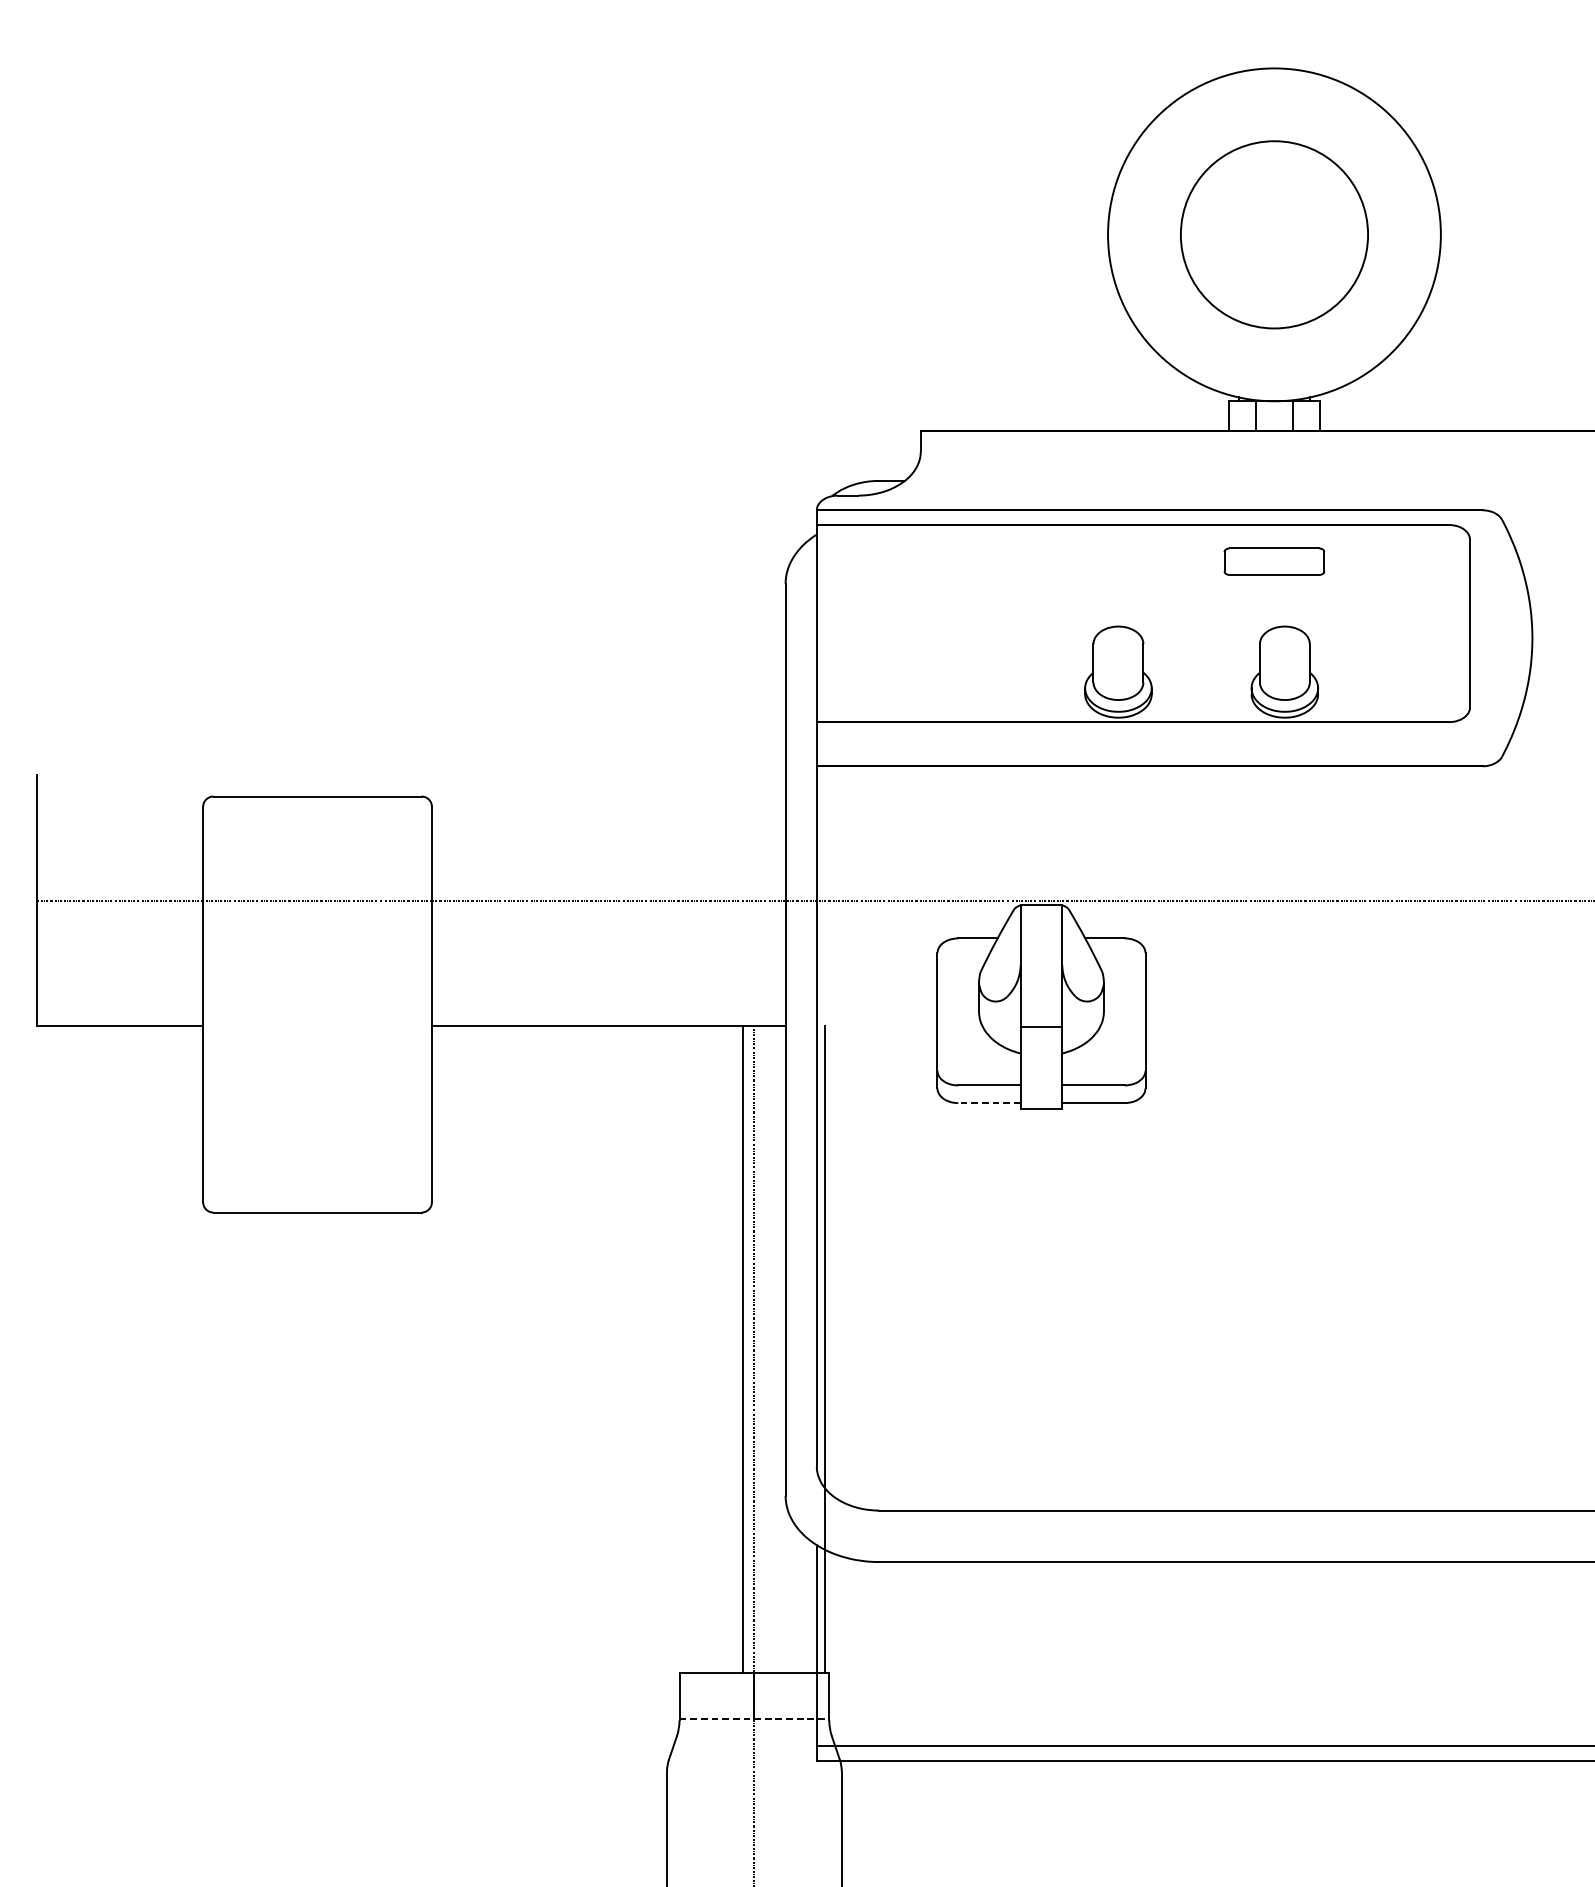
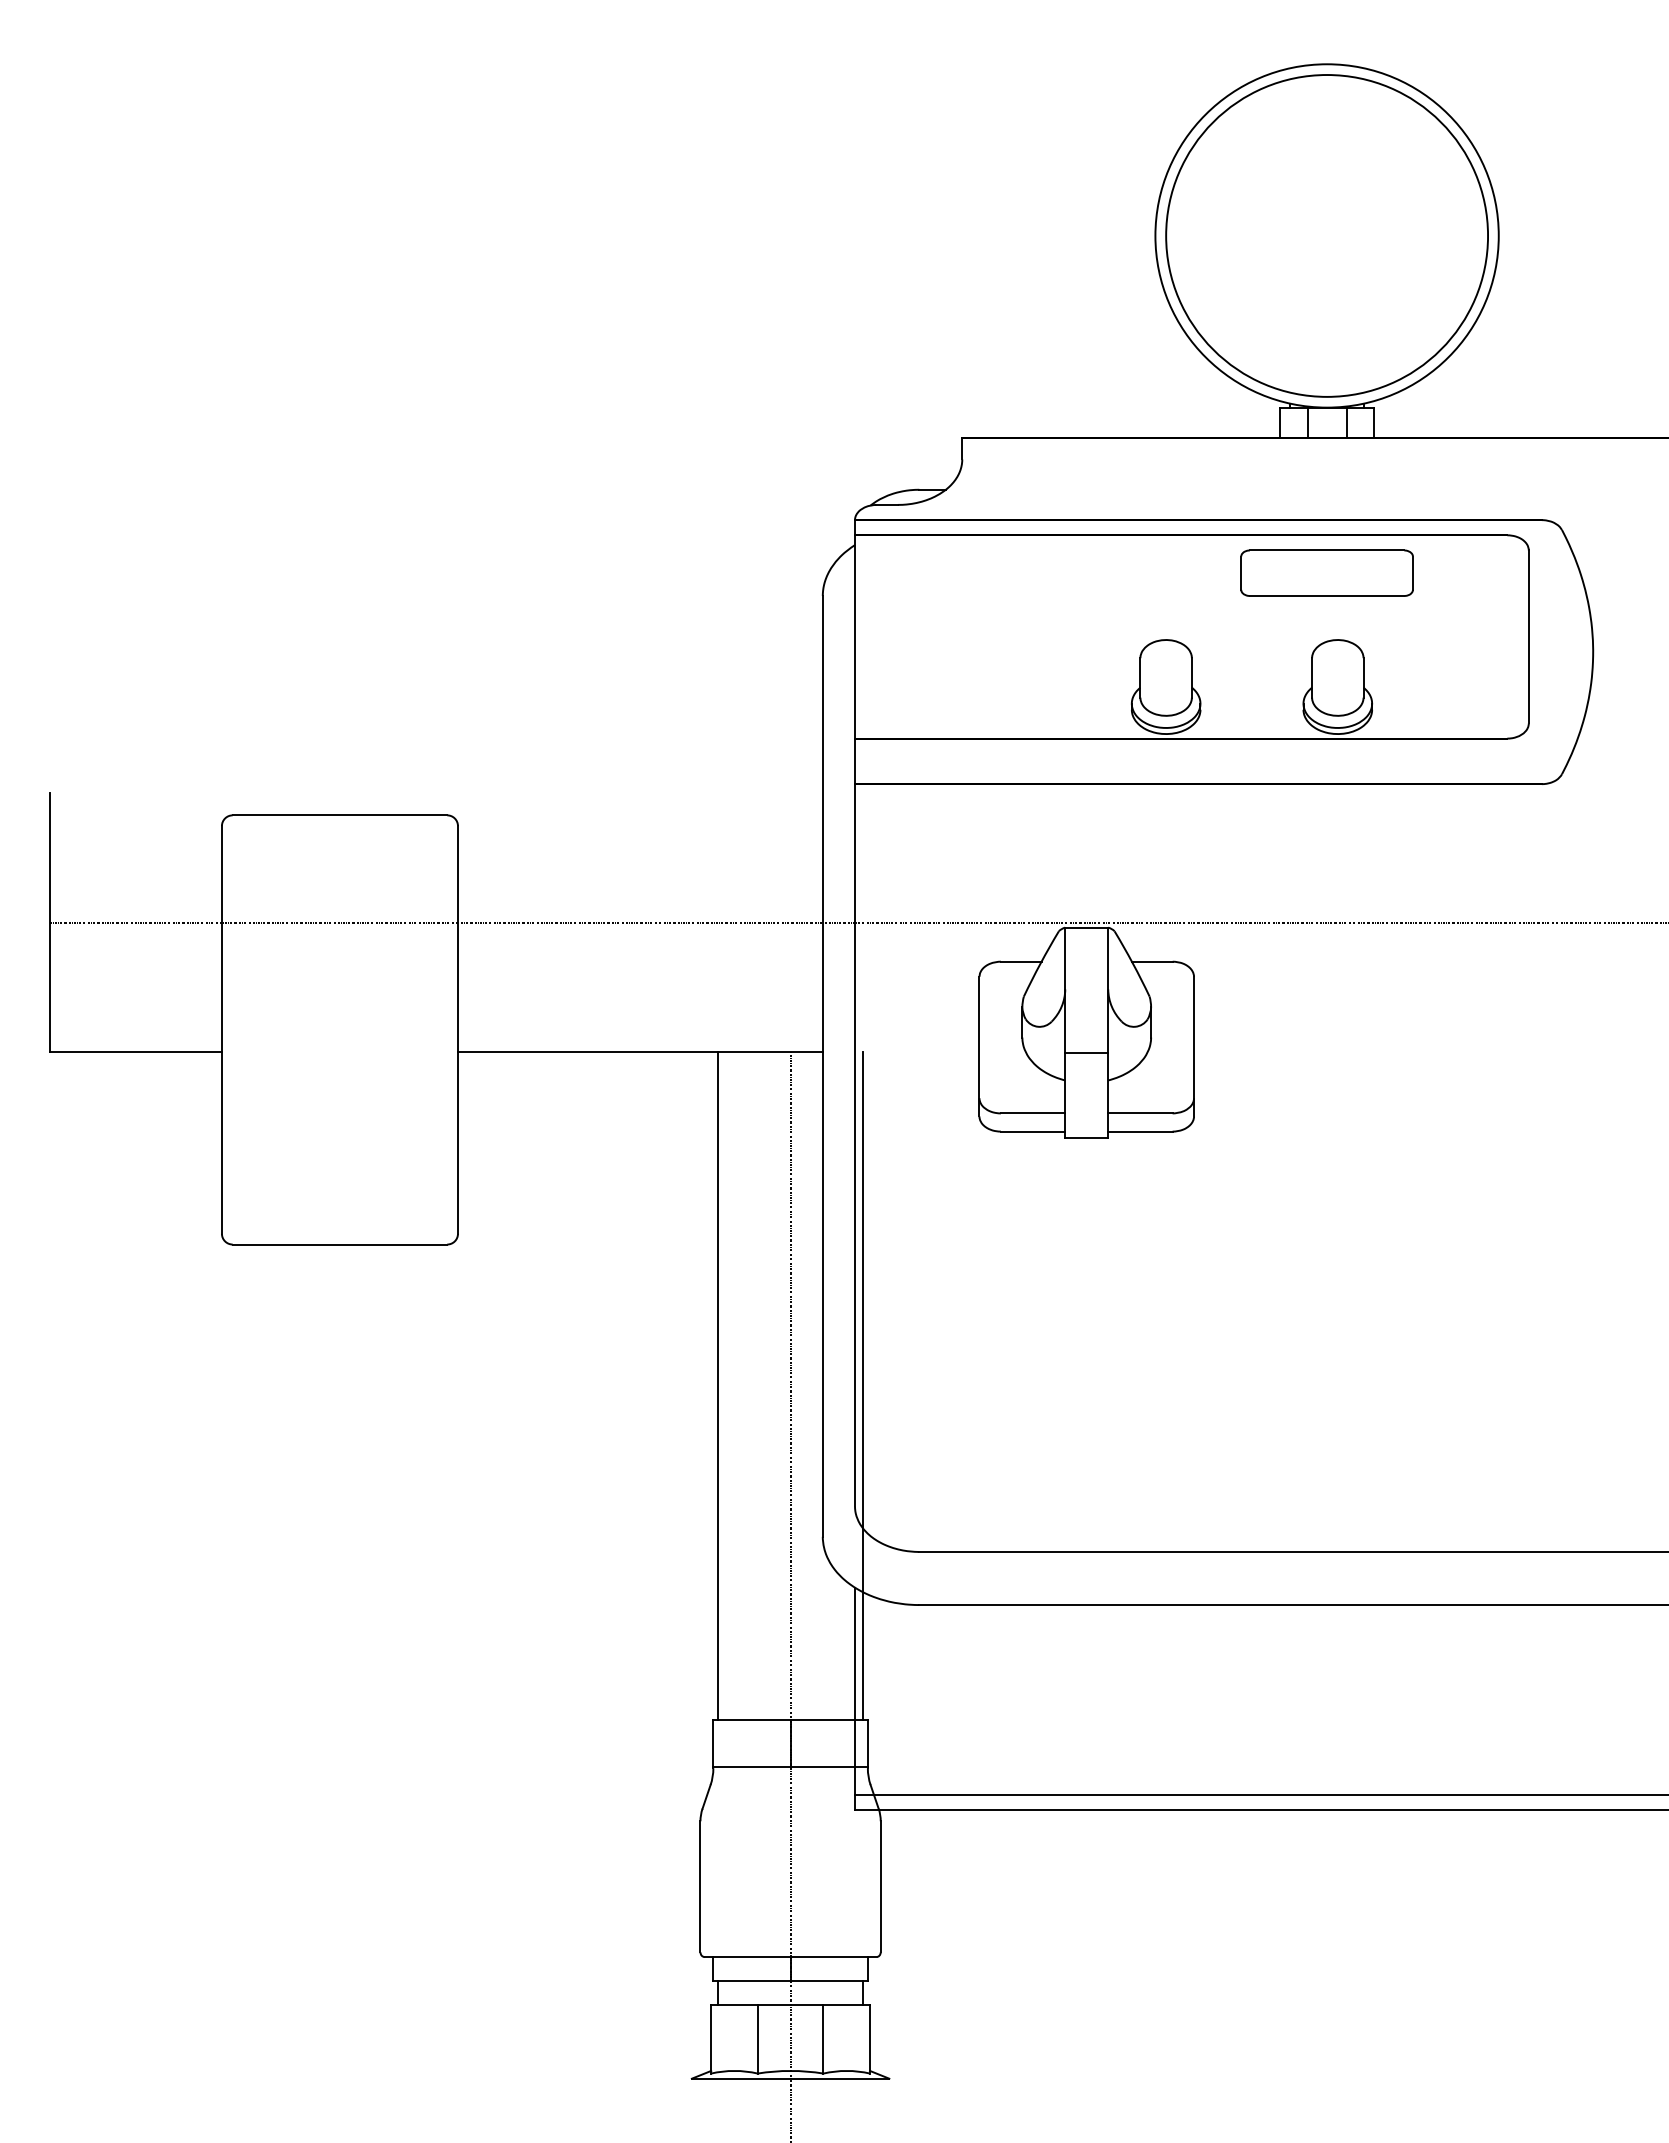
circle: (1274, 234) -> (1327, 235), size x1.67
part: (1273, 561) -> (1326, 572), size x1.67
line: (988, 1102) -> (1032, 1131), dashed -> solid
line: (743, 1350) -> (718, 1386), moved
line: (755, 1719) -> (791, 1767), dashed -> solid

